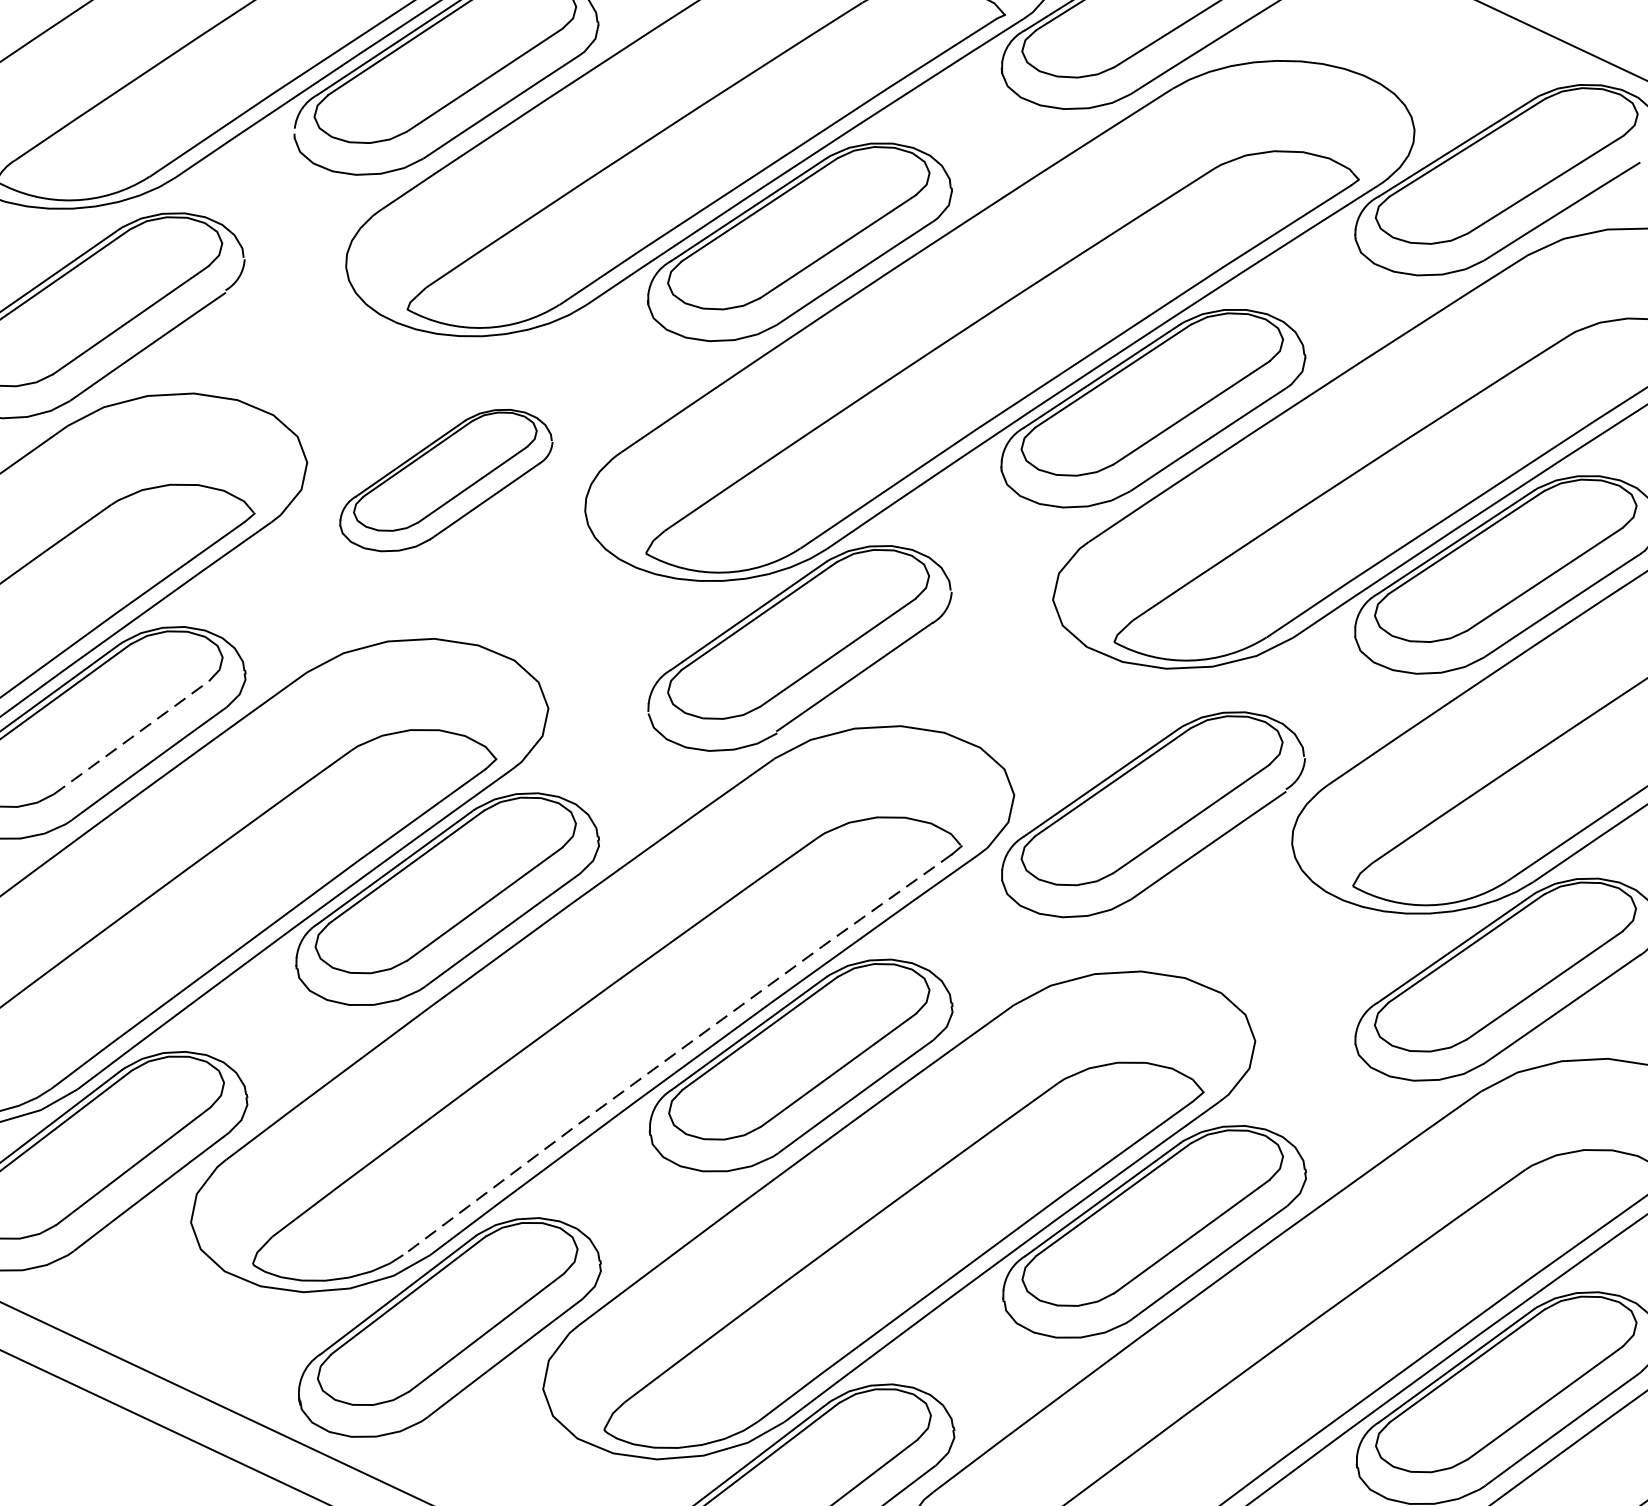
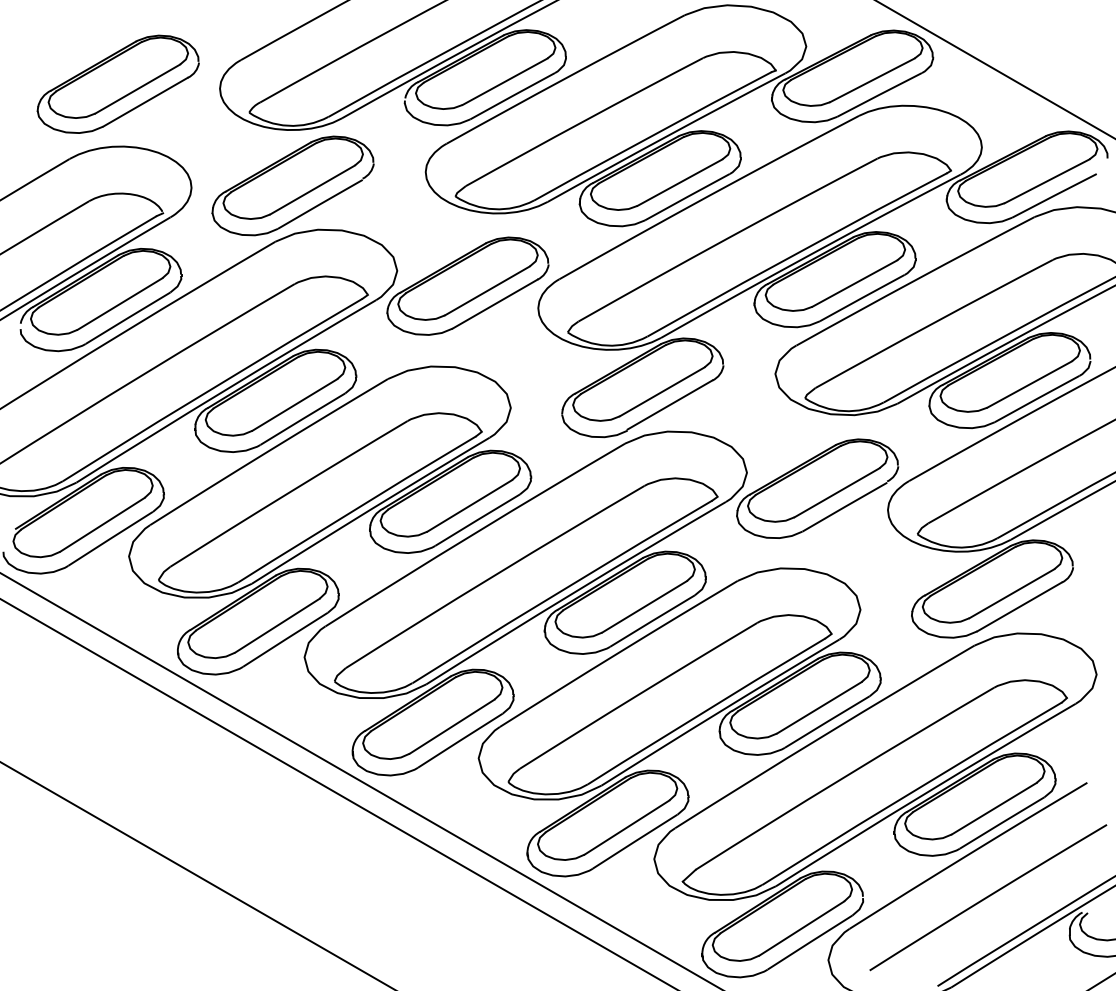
part: (445, 479) -> (467, 285), size x1.43
line: (130, 738) -> (294, 405), dashed -> solid
line: (675, 1052) -> (561, 590), dashed -> solid

